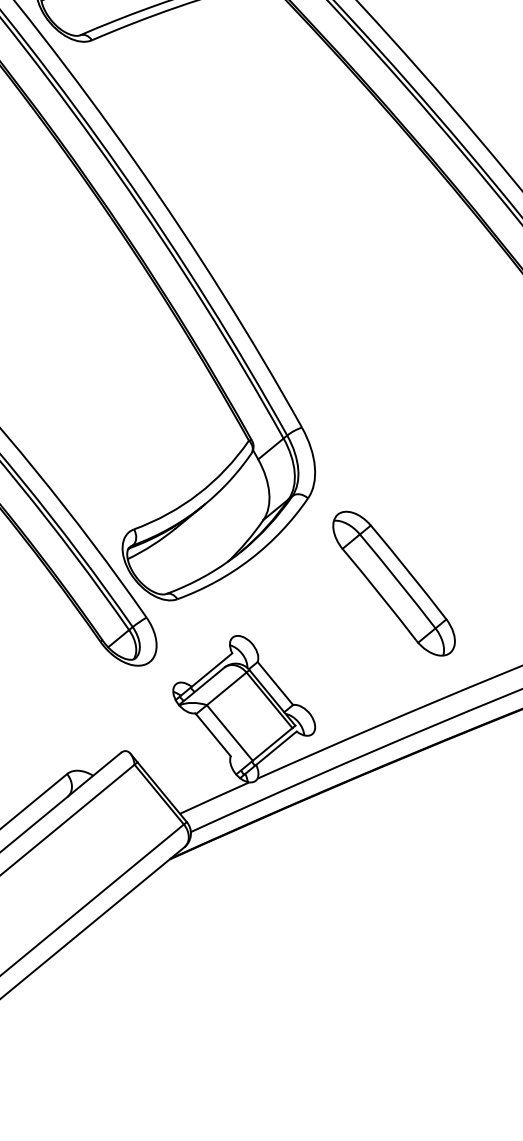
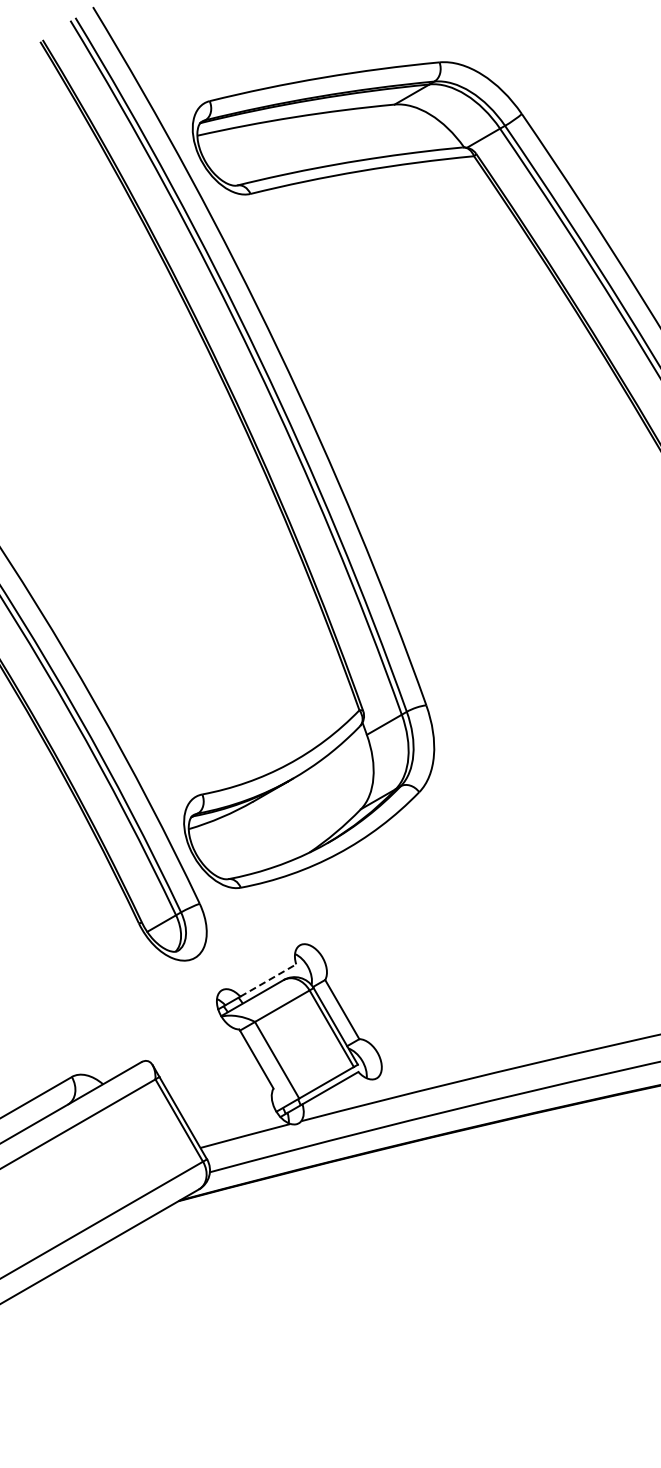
part: (394, 583) -> (506, 912), removed
line: (212, 670) -> (268, 980), solid -> dashed

